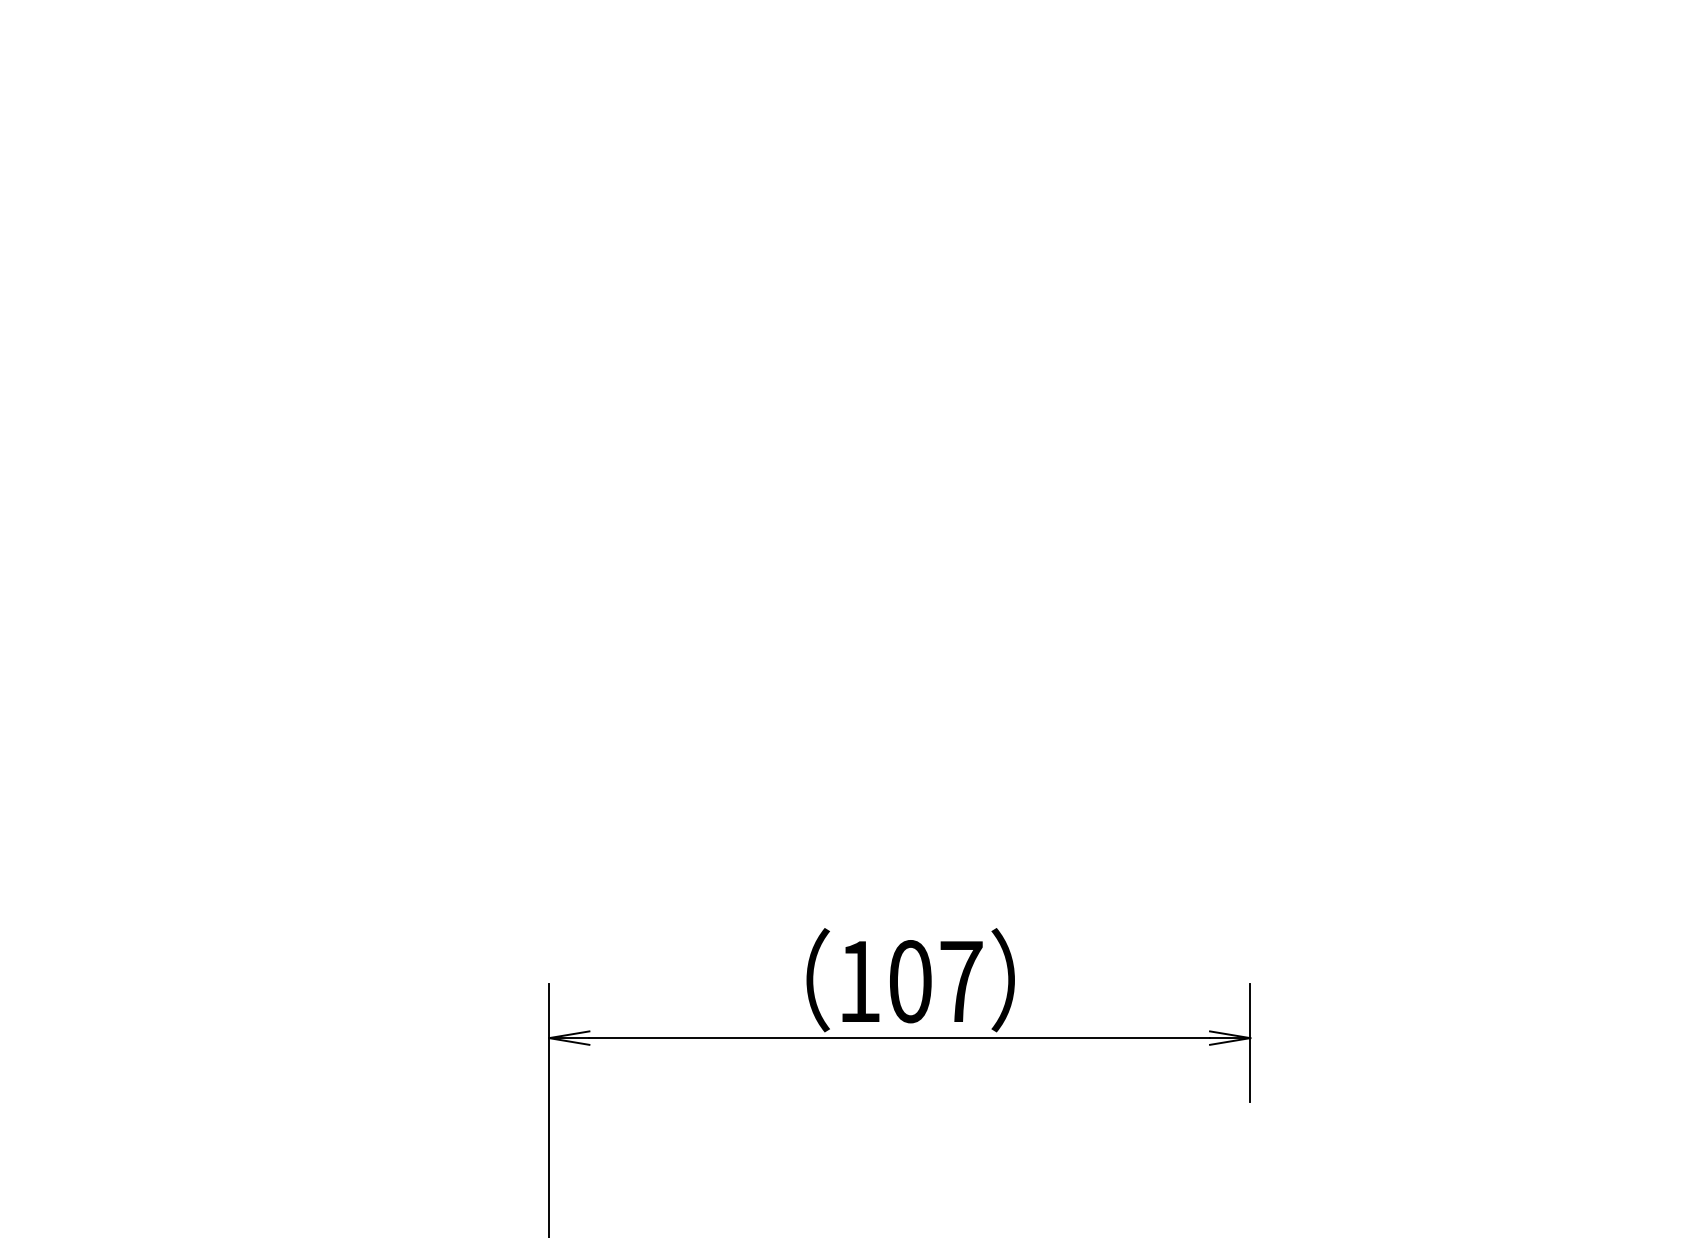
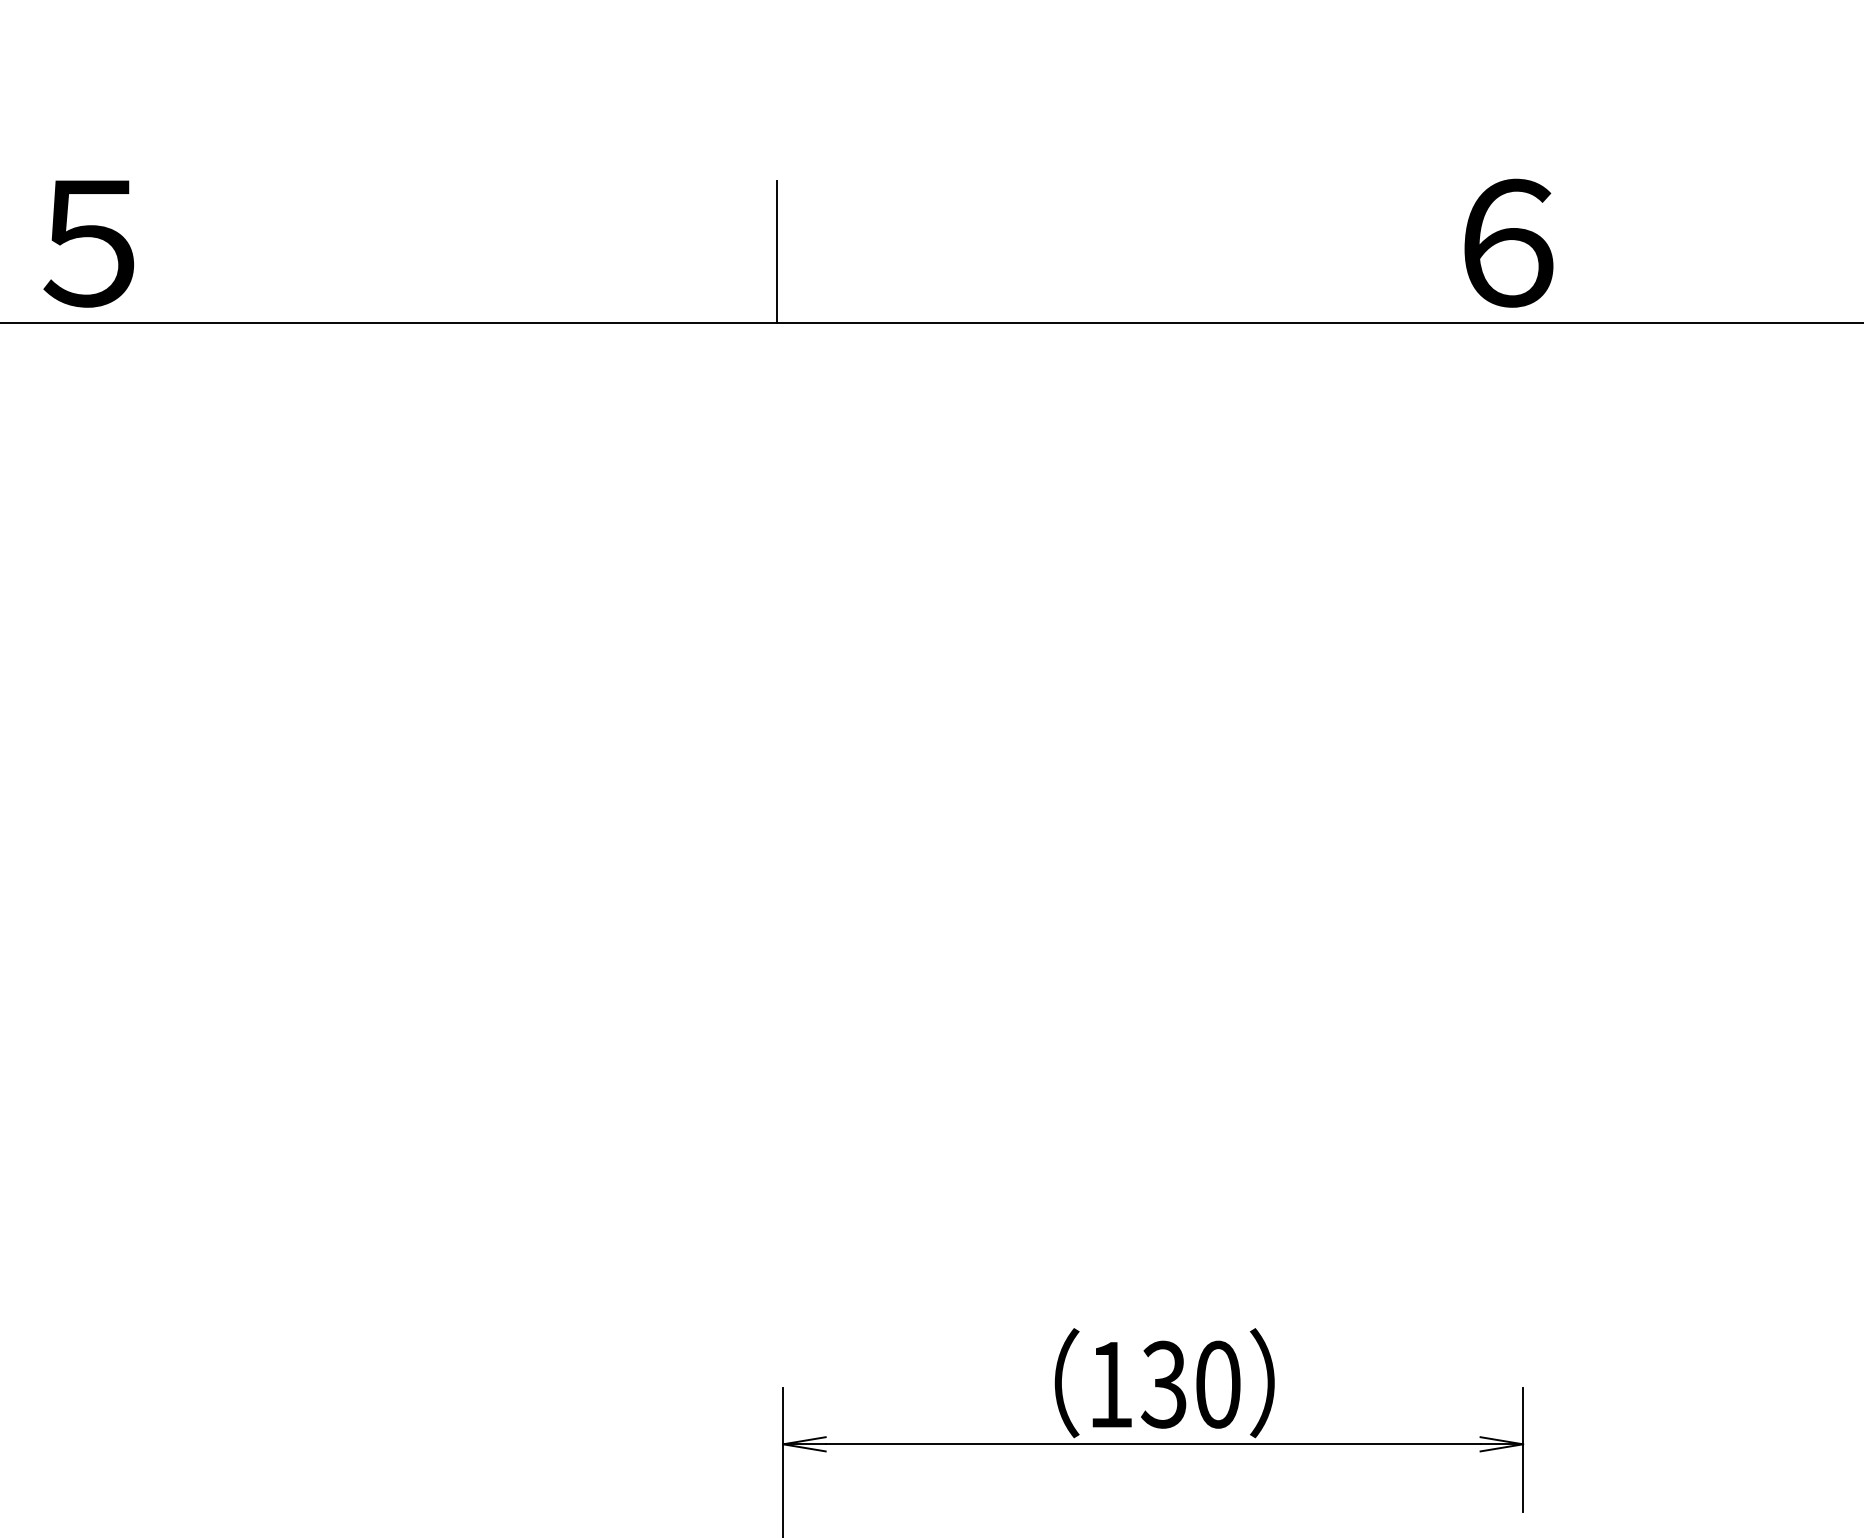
text: (935, 981) -> (1190, 1384), 107 -> 130

